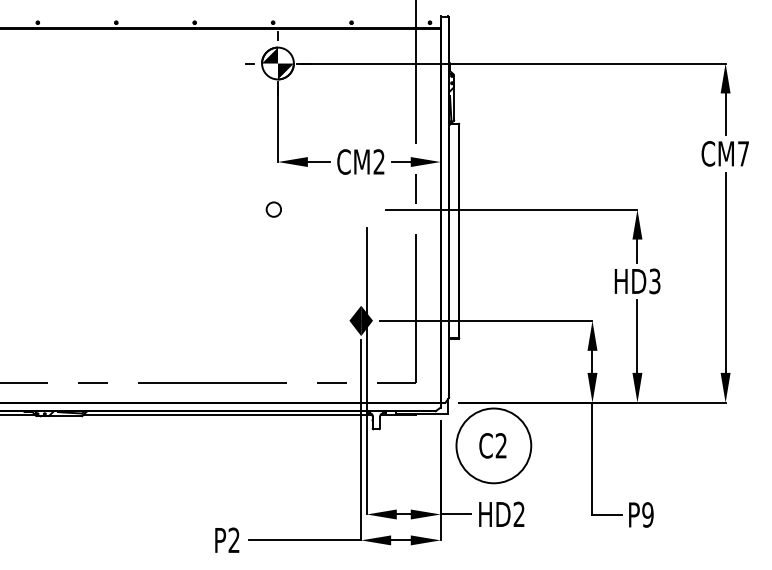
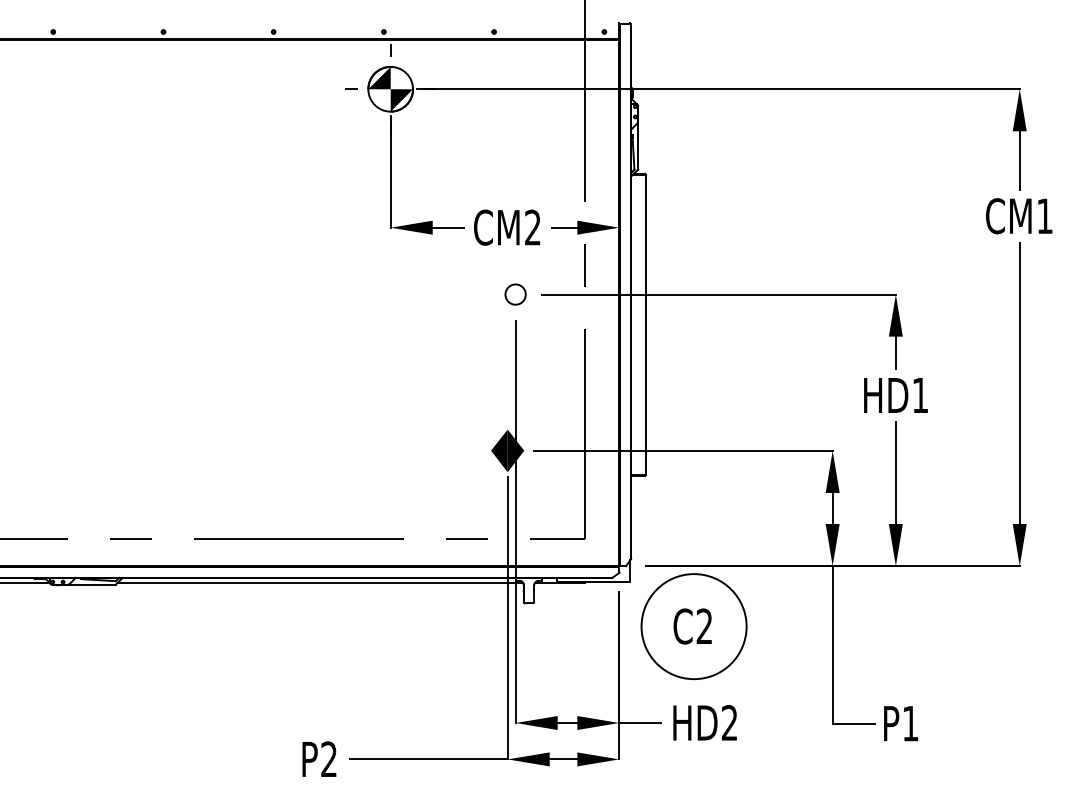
text: (743, 153) -> (1044, 215), CM7 -> CM1
circle: (273, 209) -> (515, 294), moved
text: (654, 281) -> (919, 395), HD3 -> HD1
text: (647, 514) -> (909, 723), P9 -> P1

